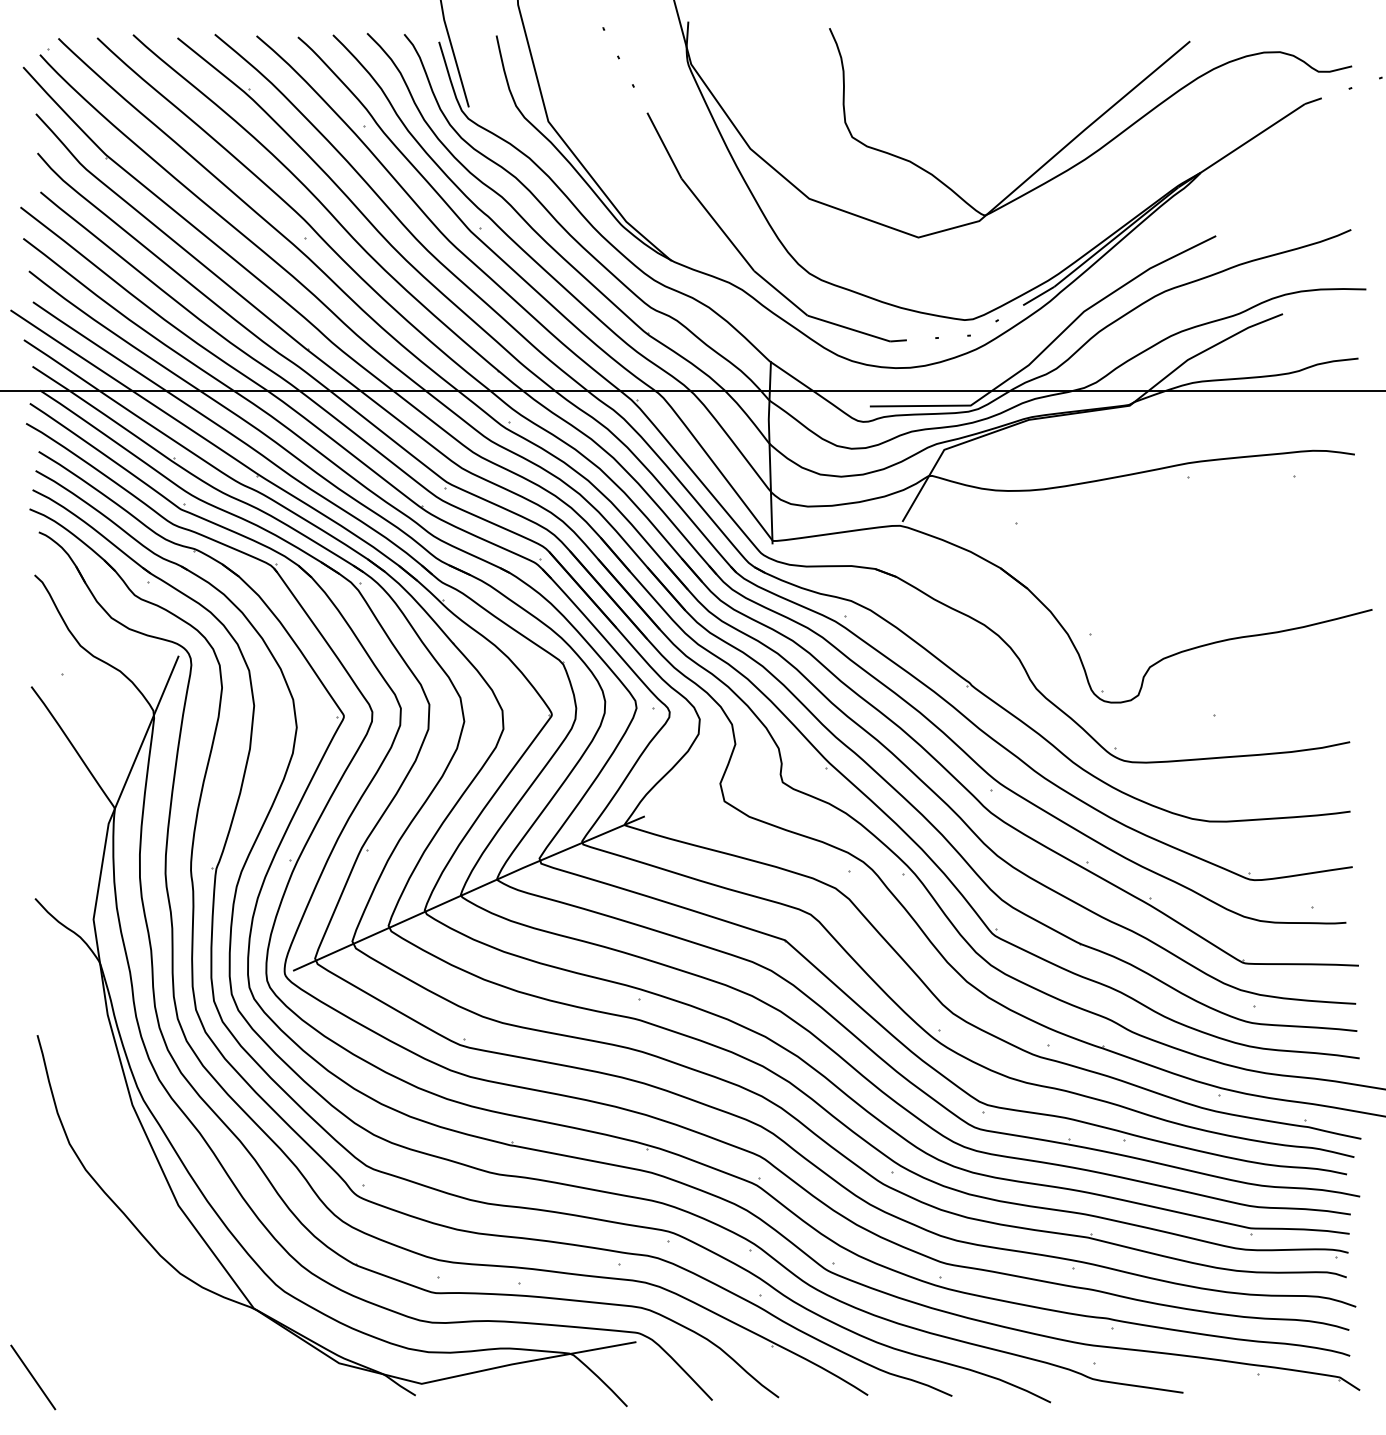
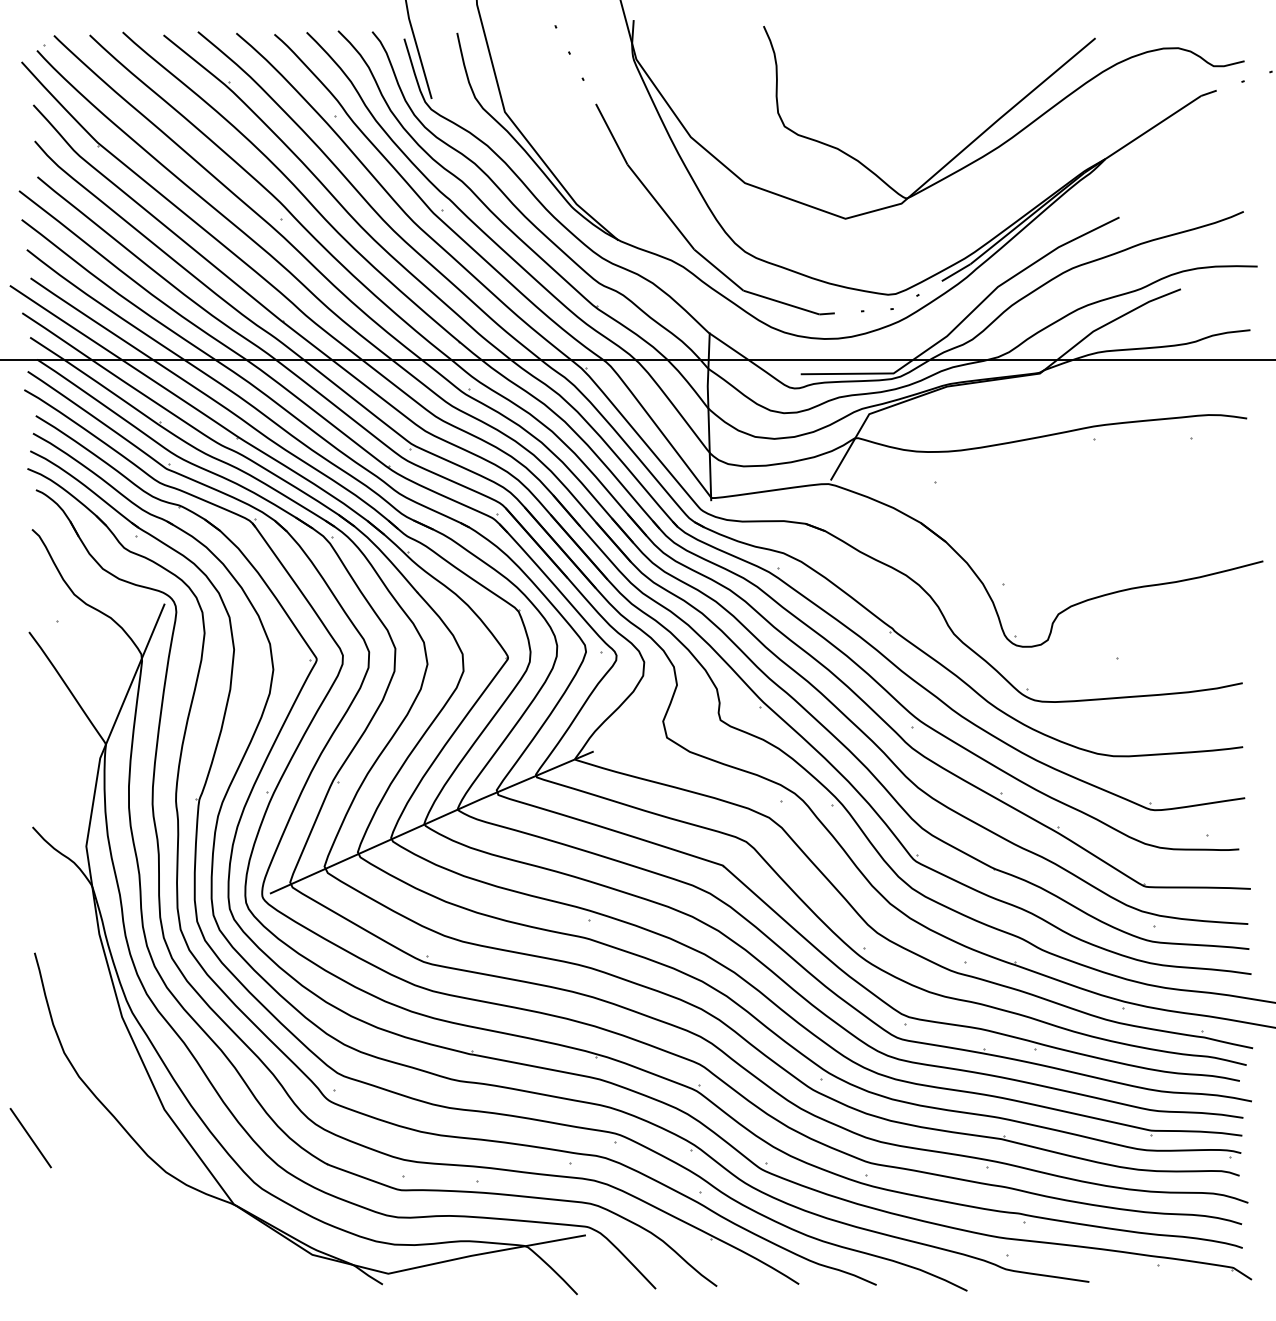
line: (33, 1377) -> (31, 1138), moved

